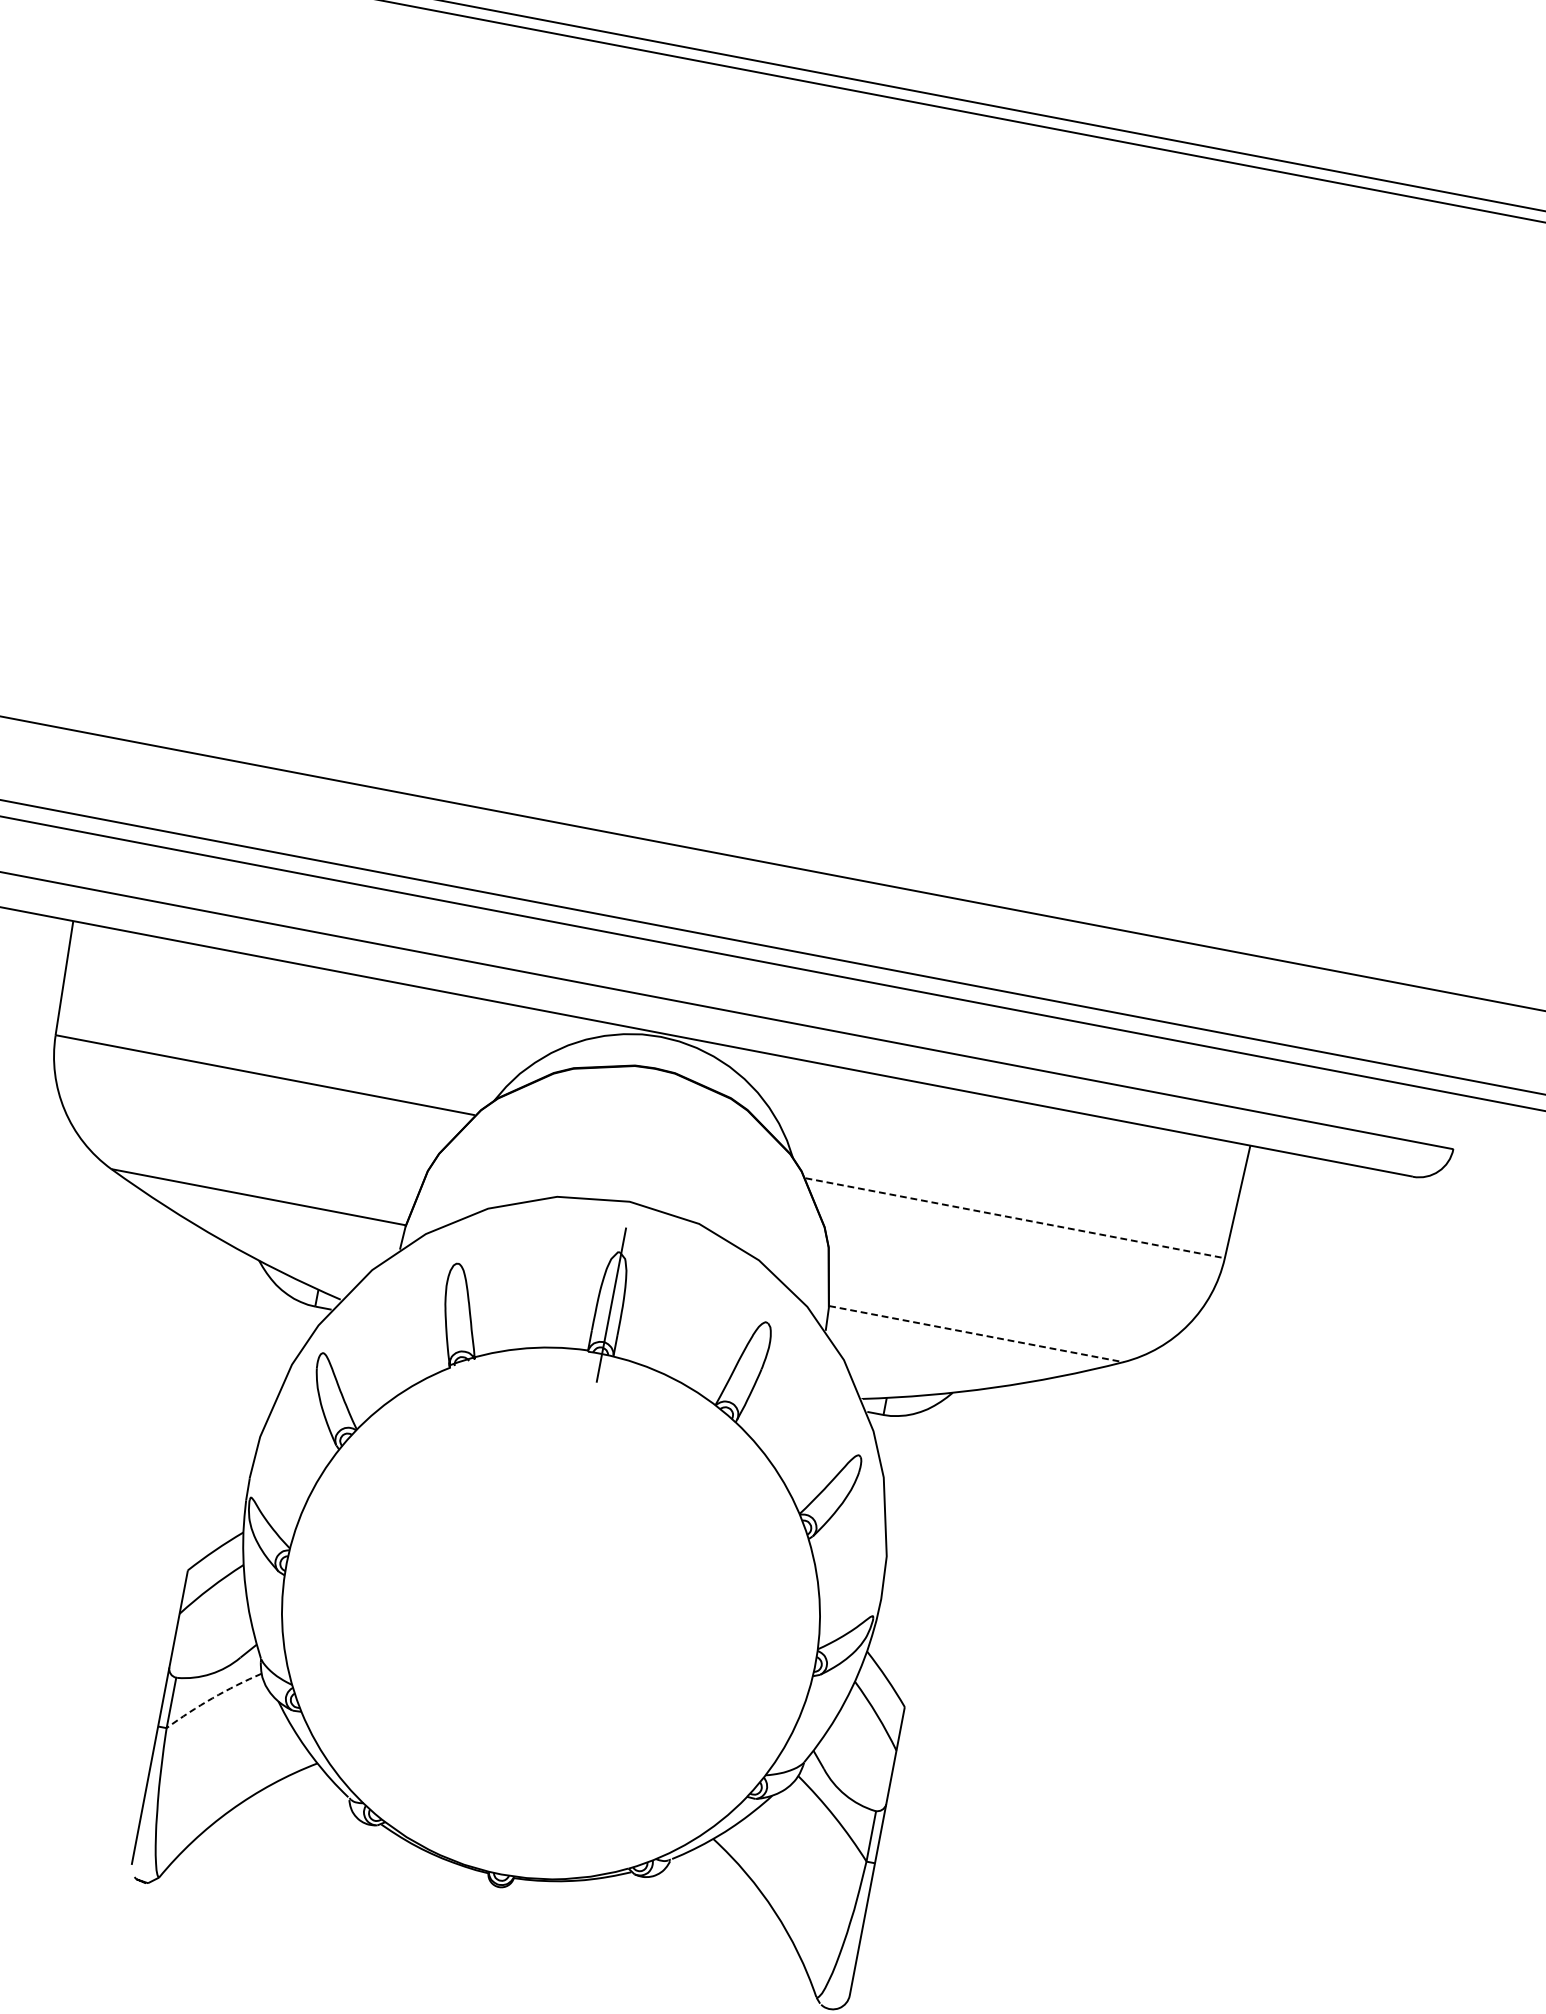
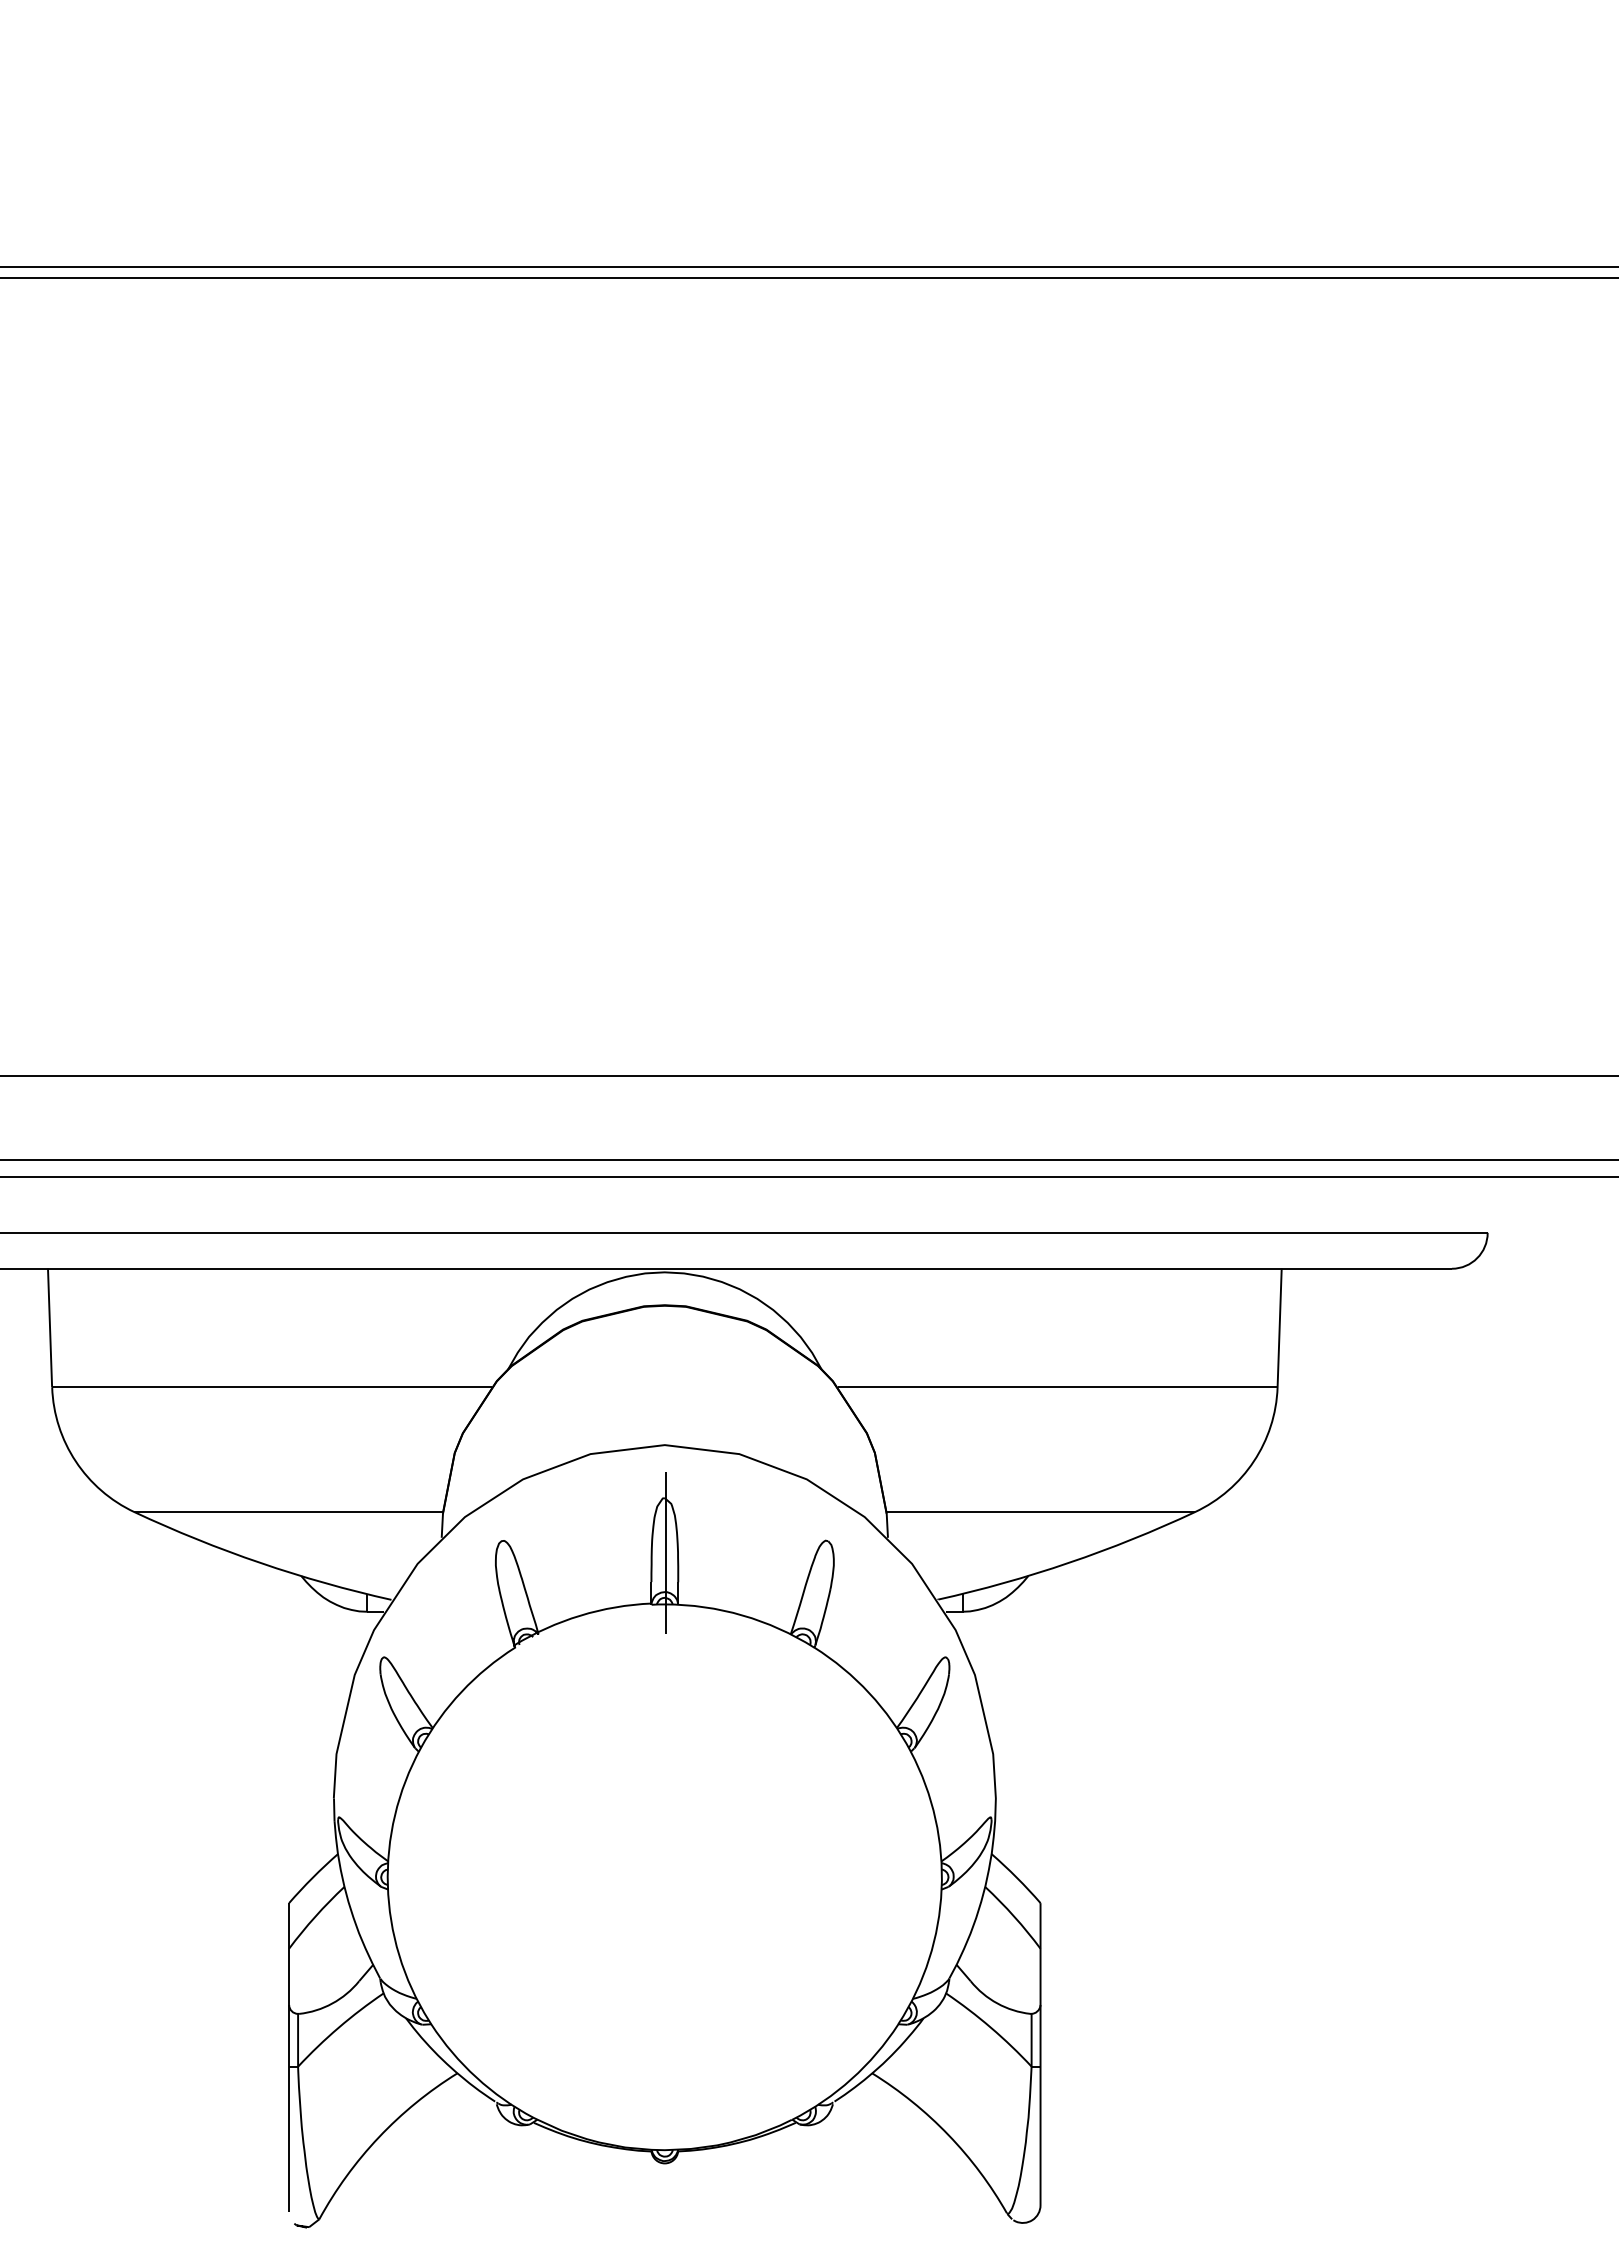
line: (1014, 1218) -> (1057, 1387), dashed -> solid
line: (976, 1334) -> (1041, 1512), dashed -> solid
arc: (212, 1698) -> (338, 2027), dashed -> solid

